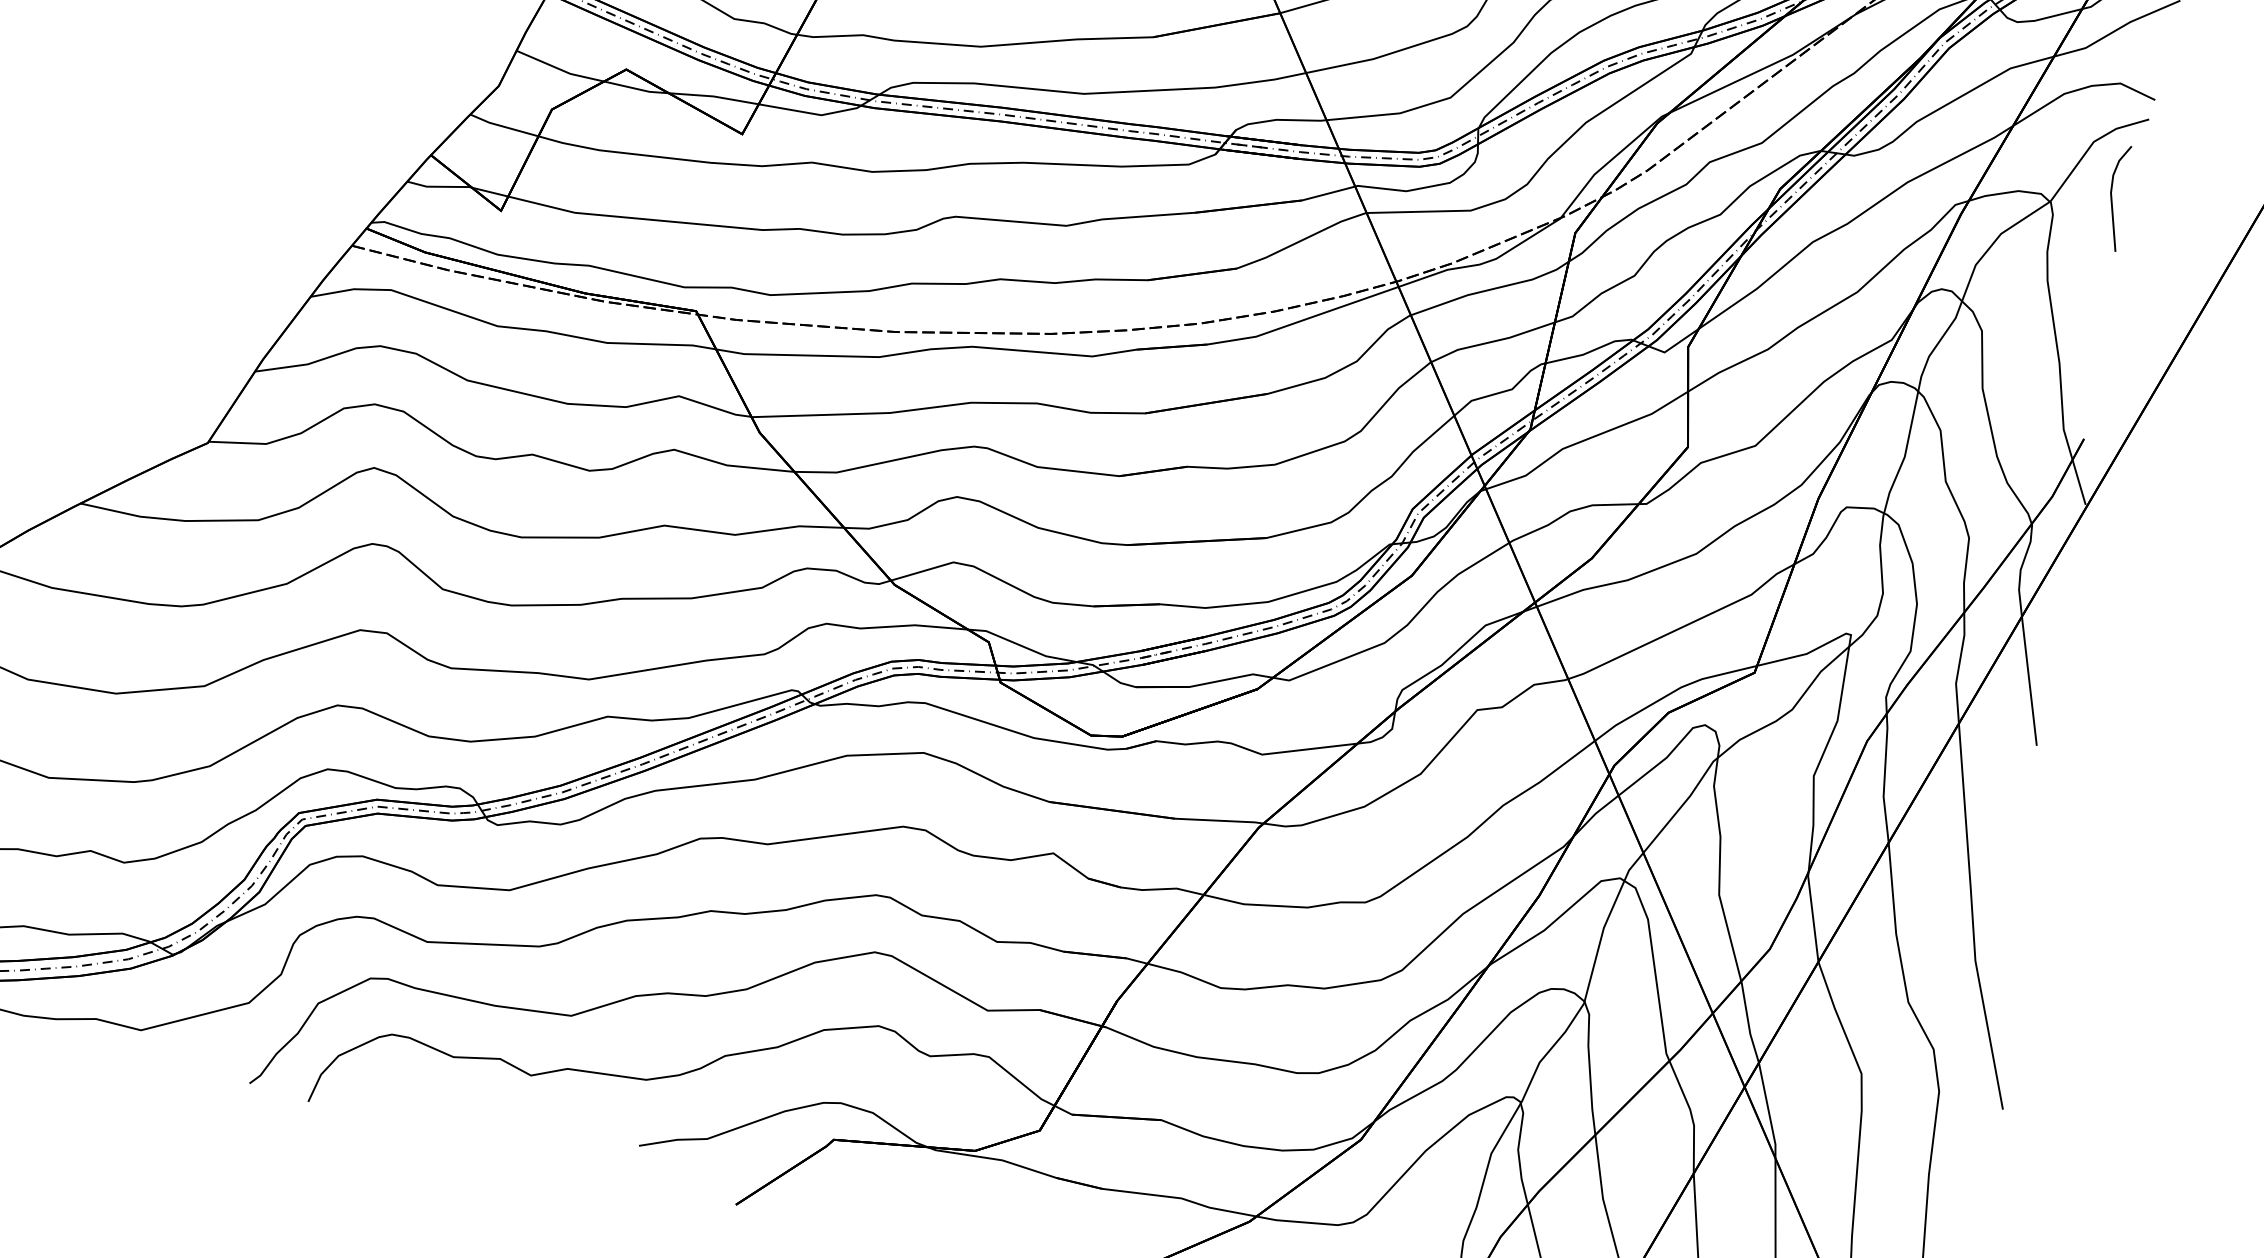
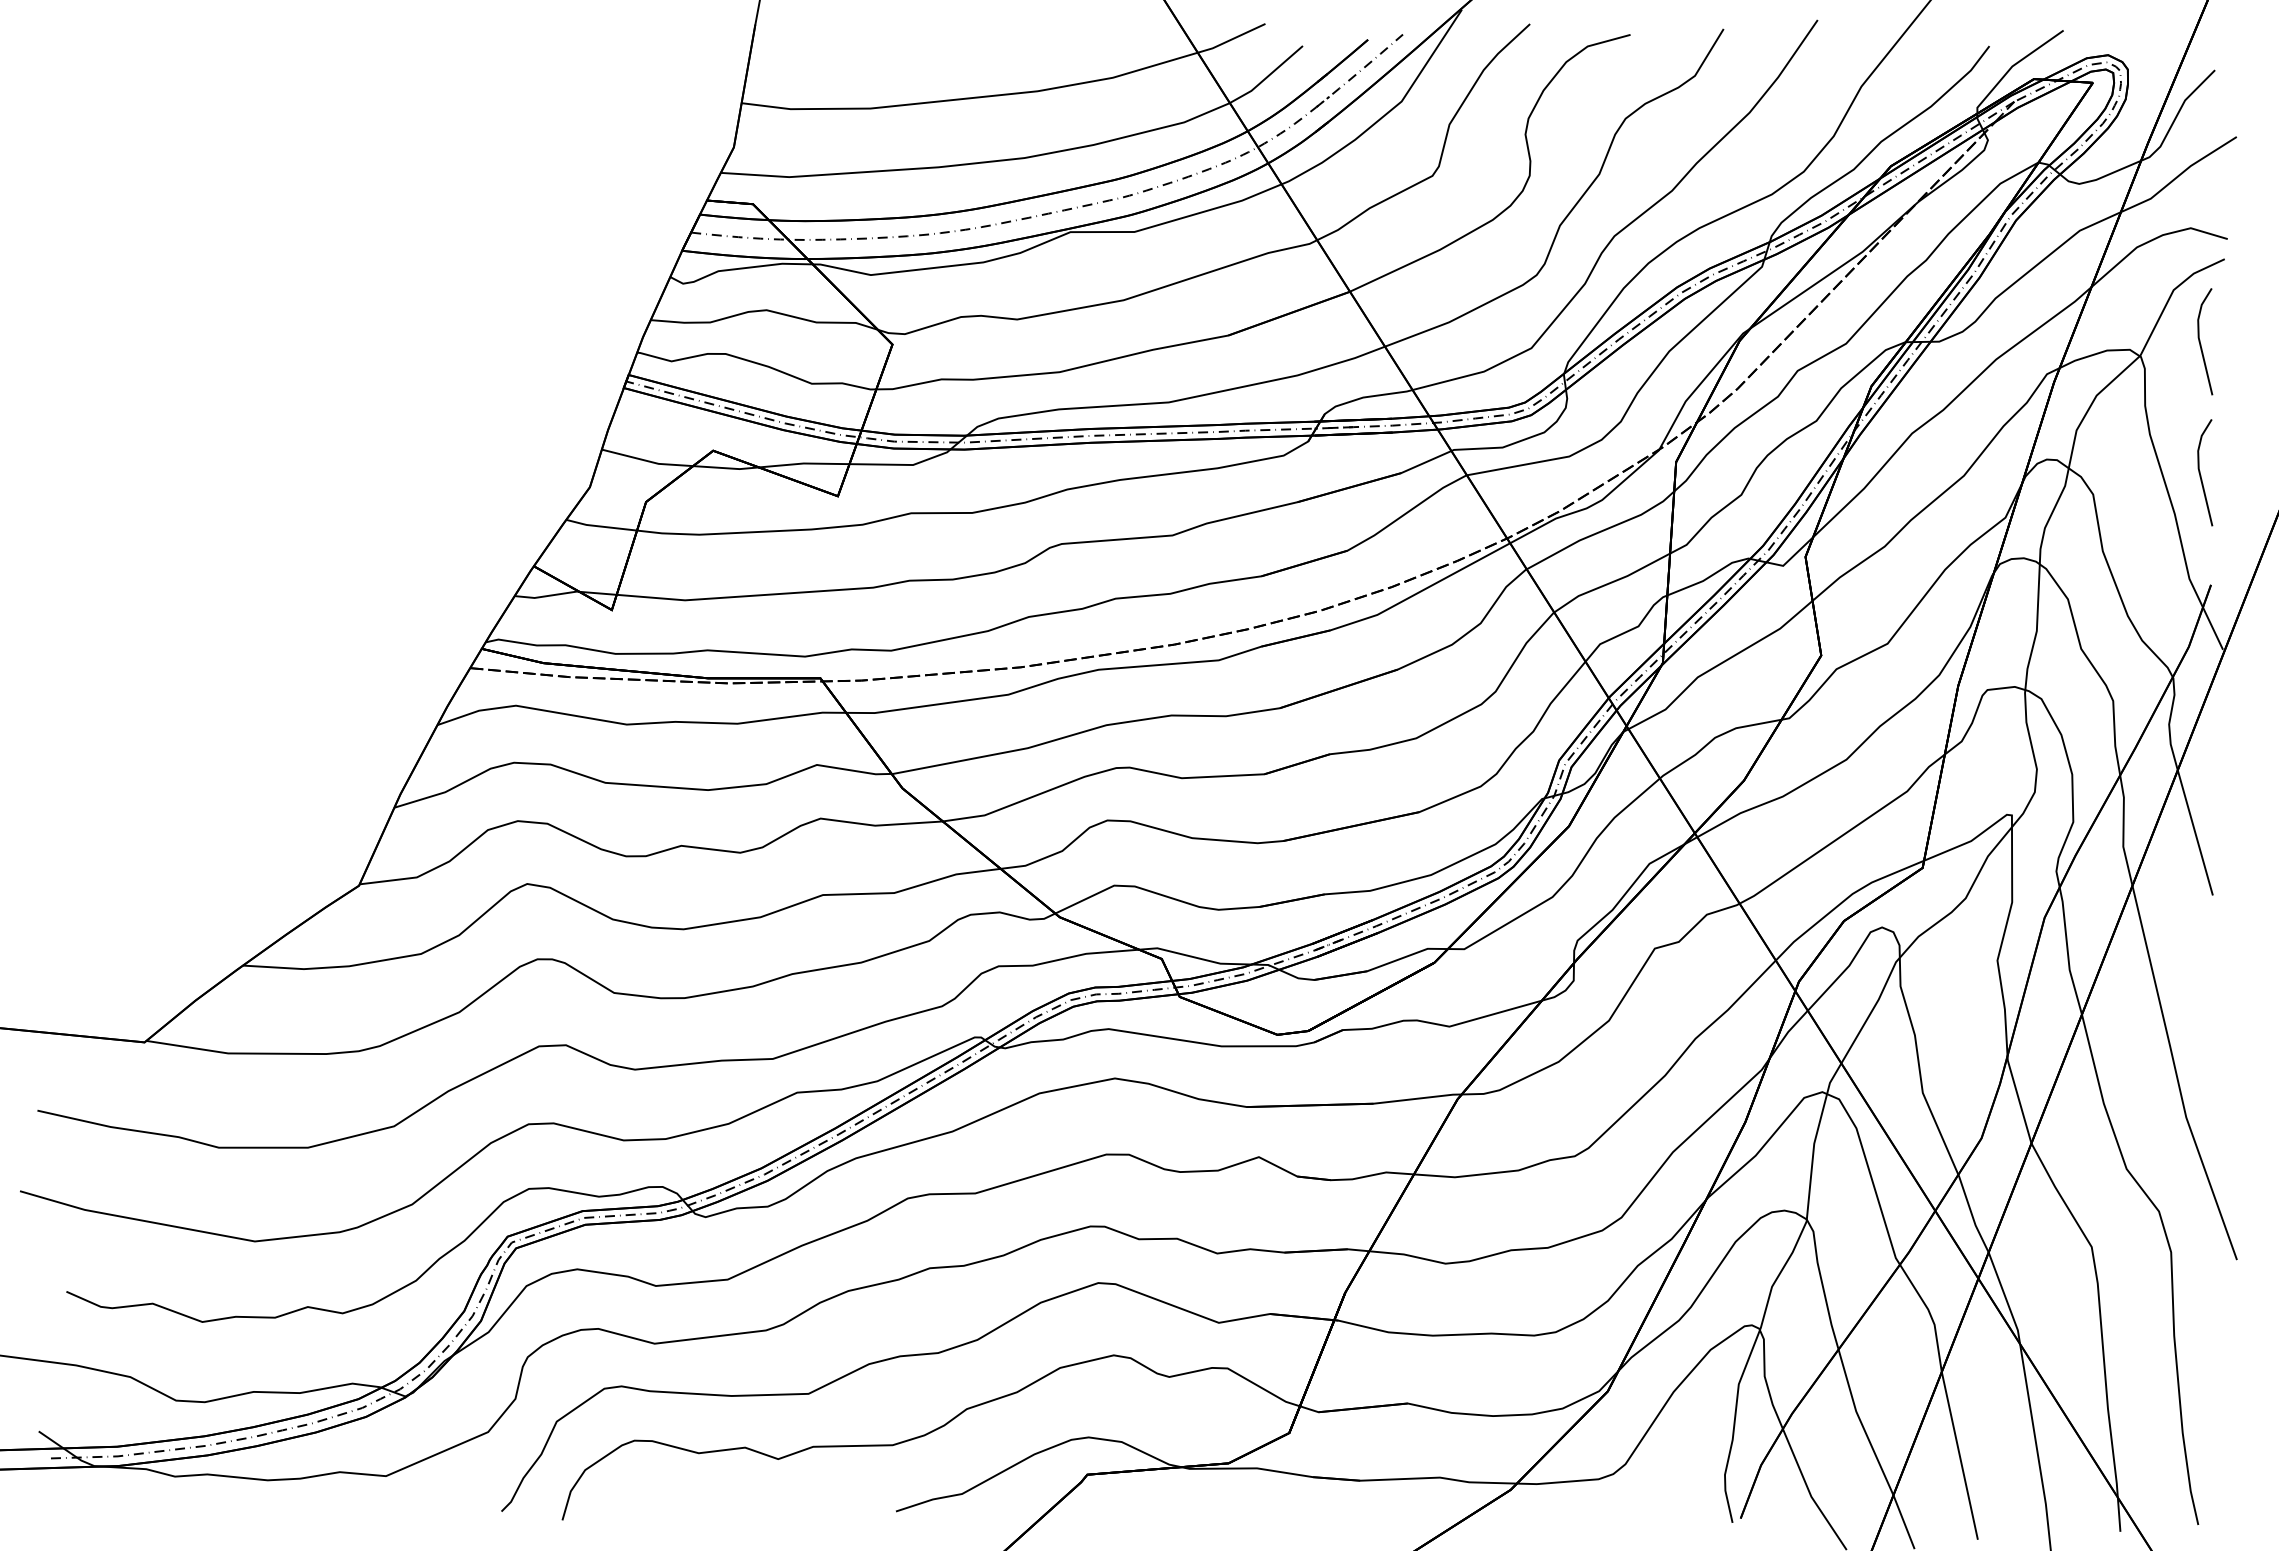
line: (2091, 326) -> (2200, 472), added

